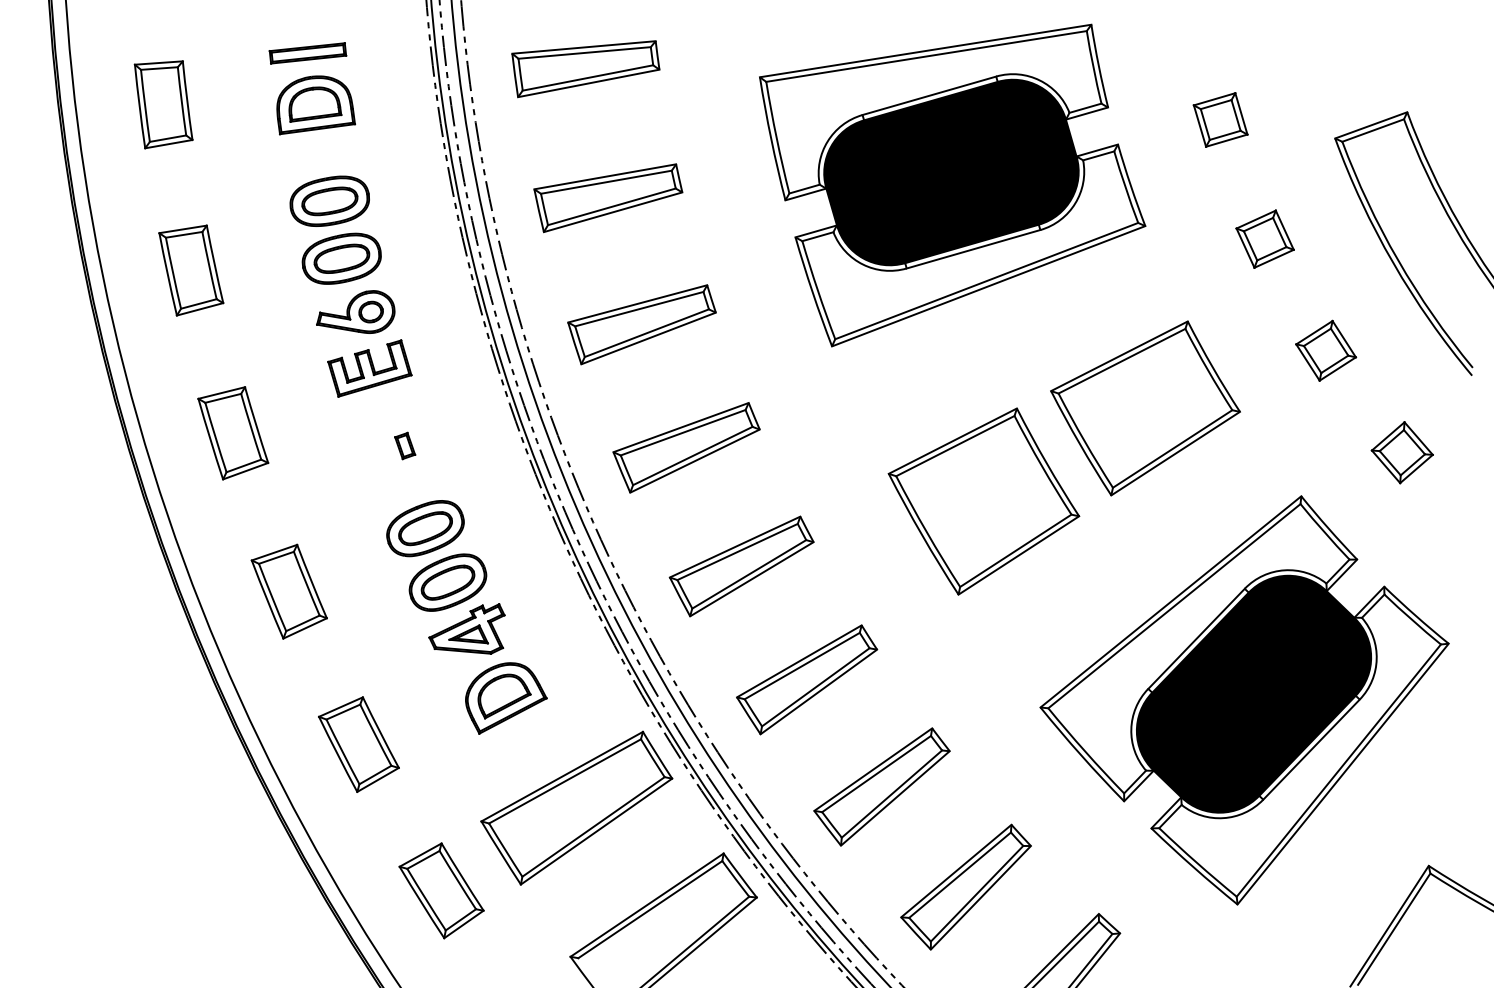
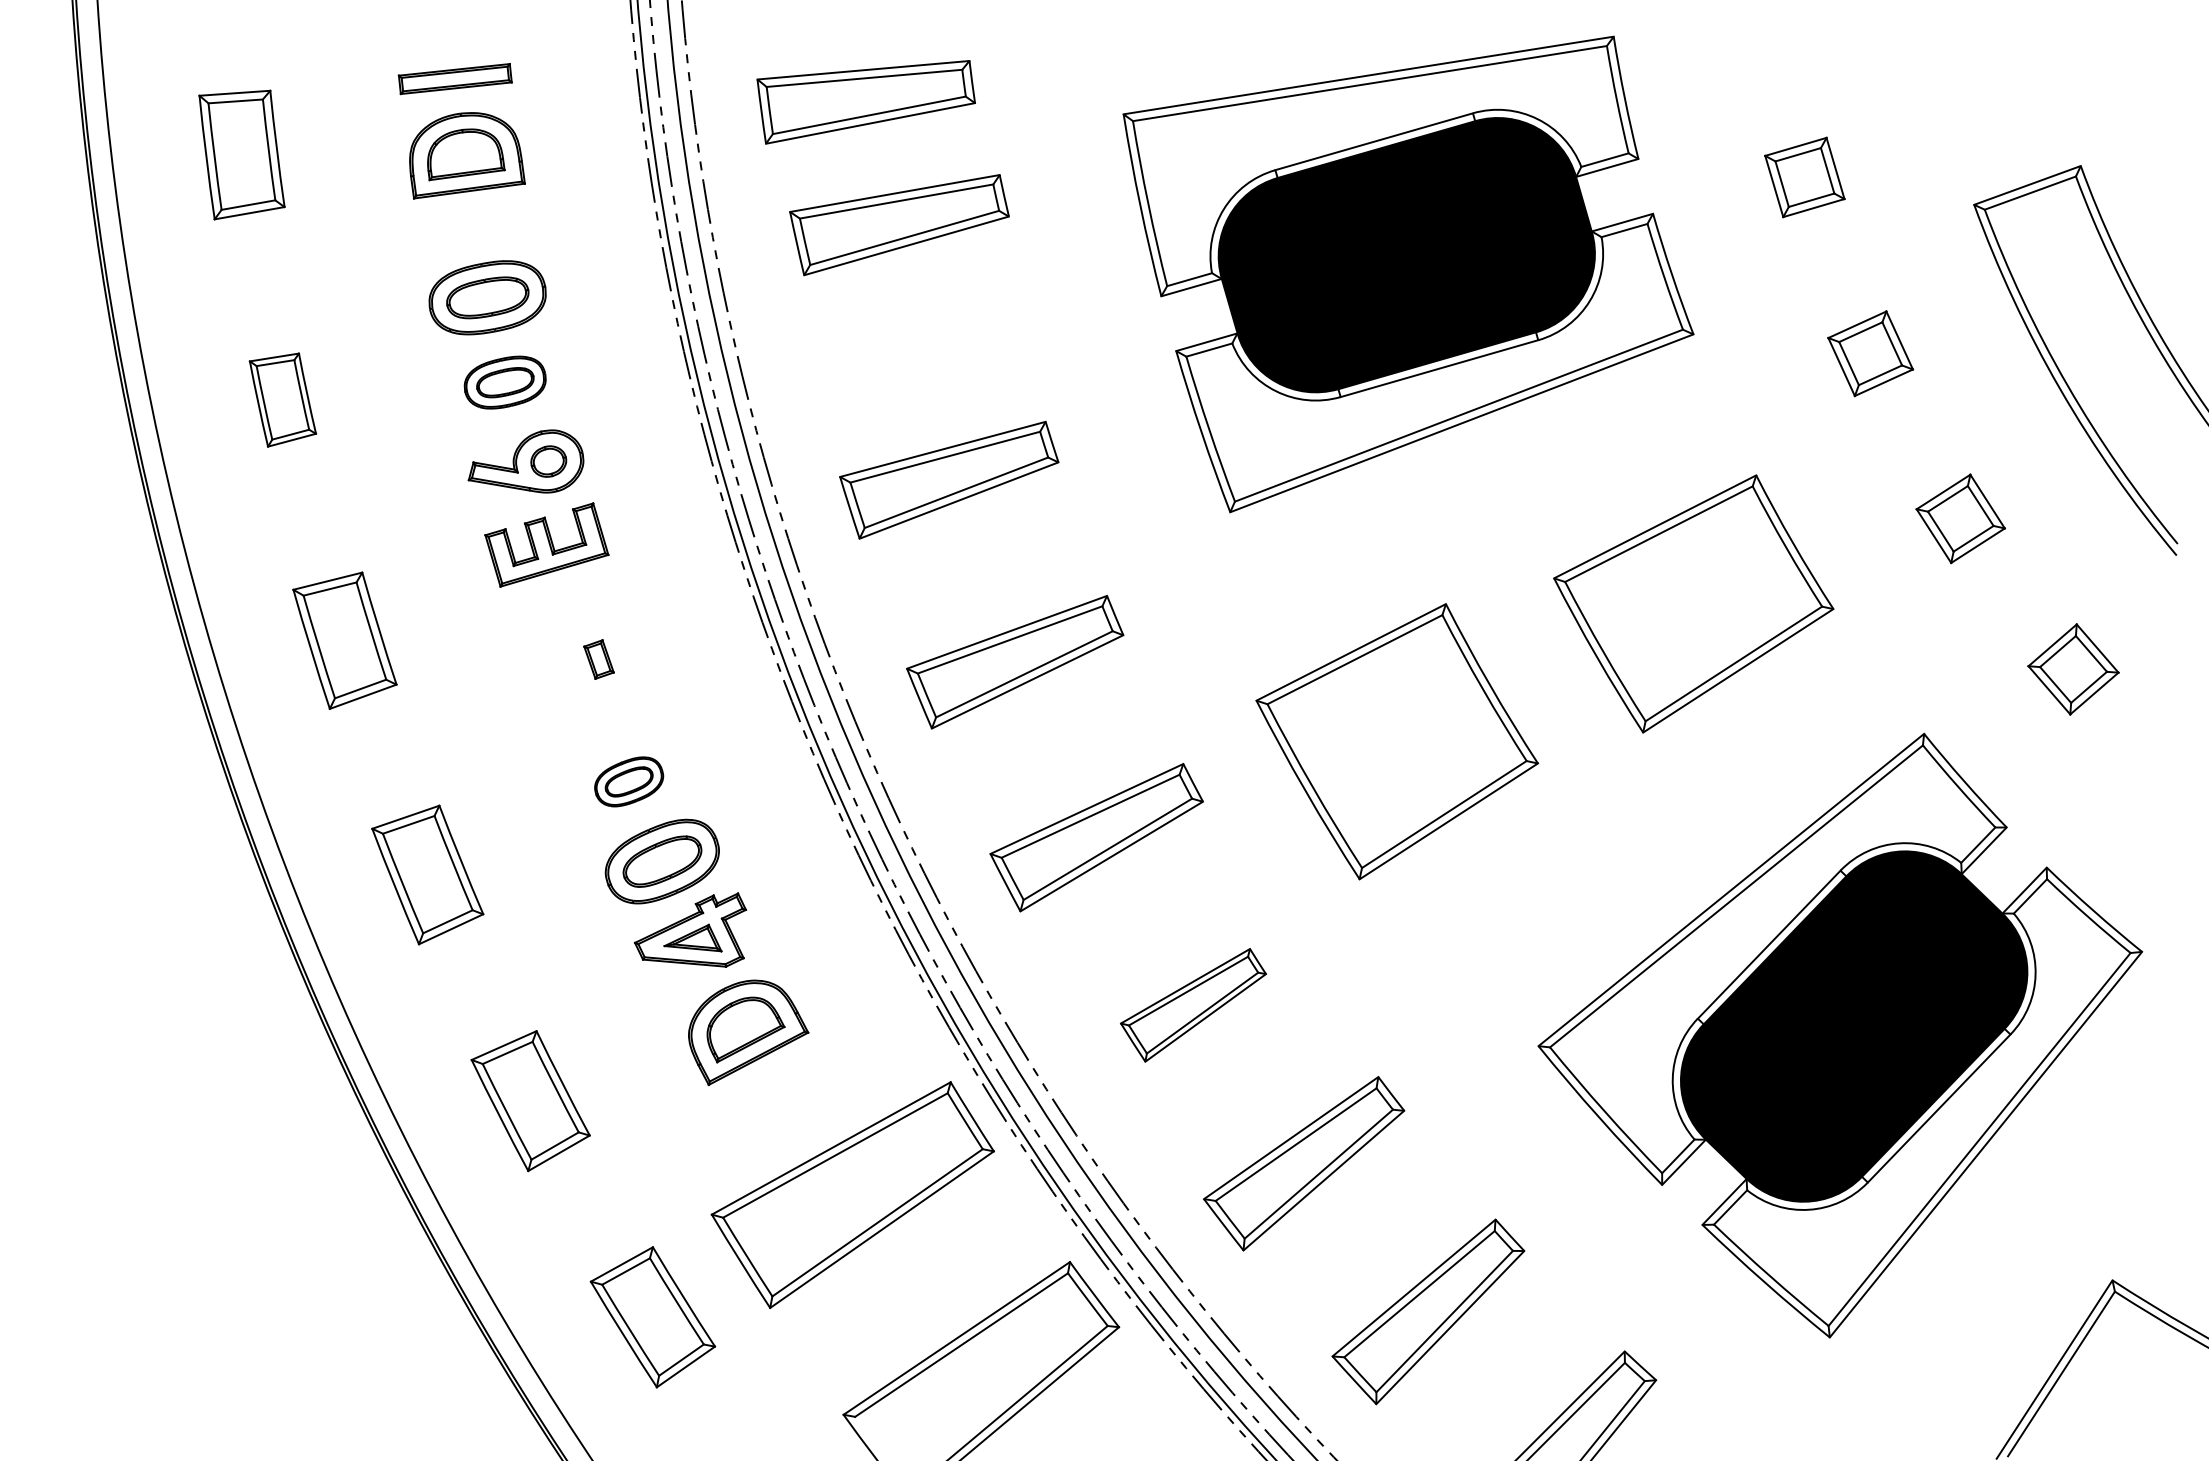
part: (608, 198) -> (899, 225), moved
part: (341, 258) -> (504, 382), size x0.7
part: (191, 270) -> (283, 400), size x0.7
part: (983, 501) -> (1396, 741), moved
part: (425, 528) -> (629, 781), size x0.6
part: (807, 679) -> (1193, 1004), size x0.7

